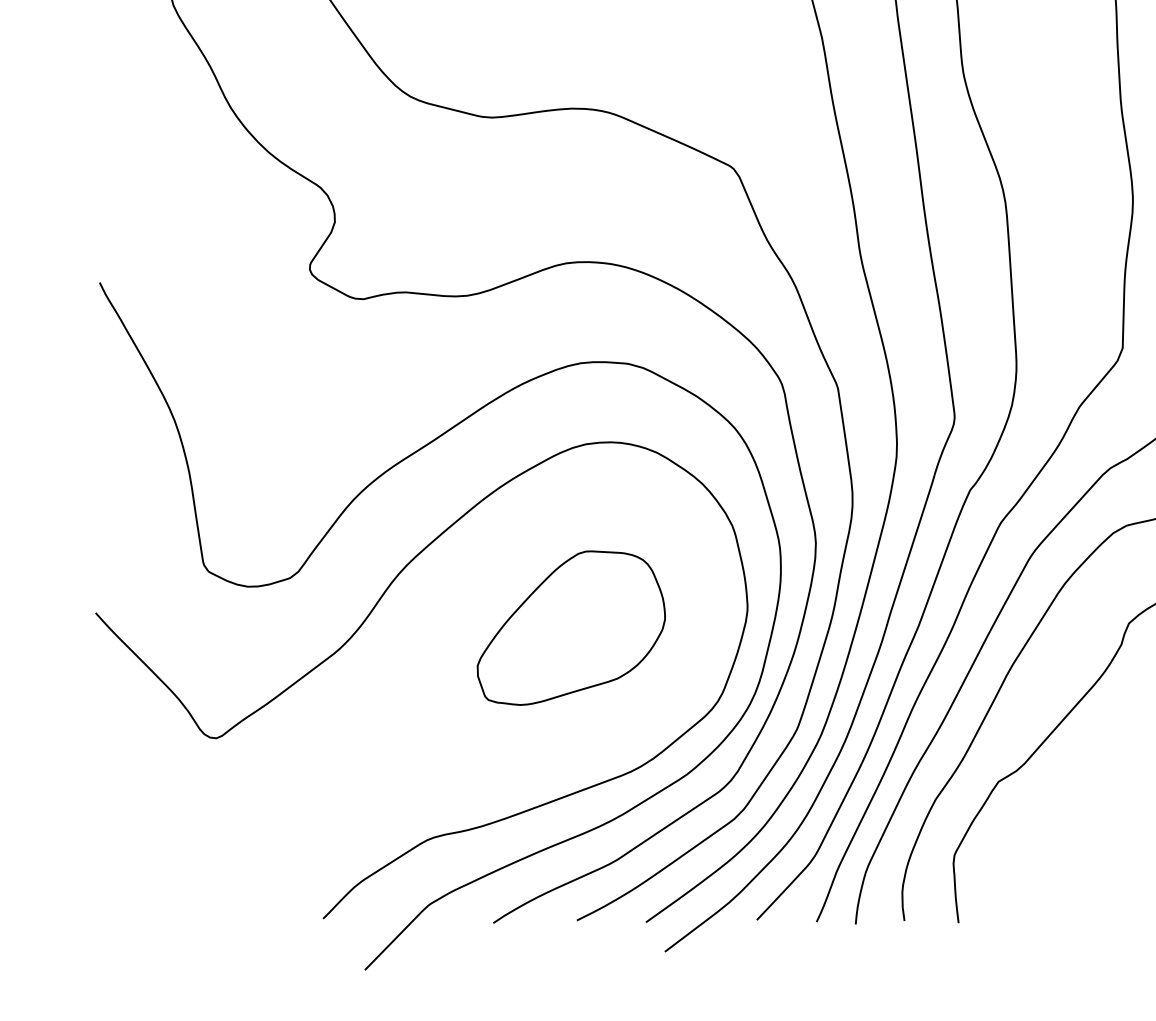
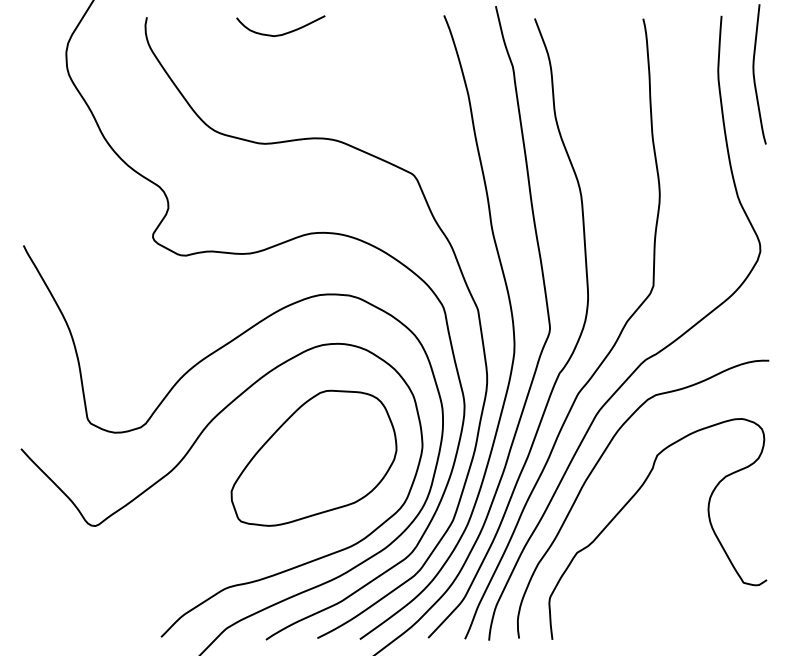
part: (570, 626) -> (313, 457), size x1.43

